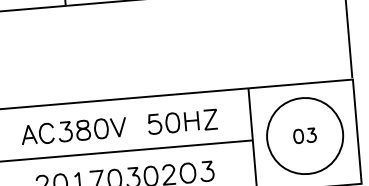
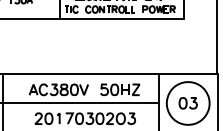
part: (303, 136) -> (187, 103), size x1.43

